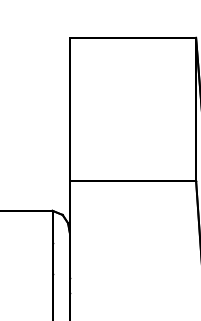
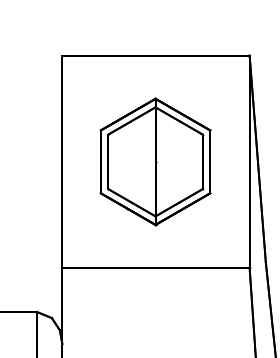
part: (132, 109) -> (155, 161), added

